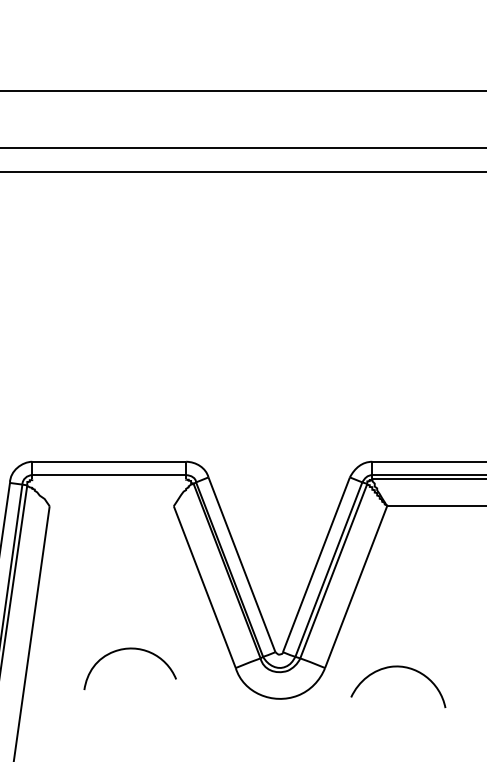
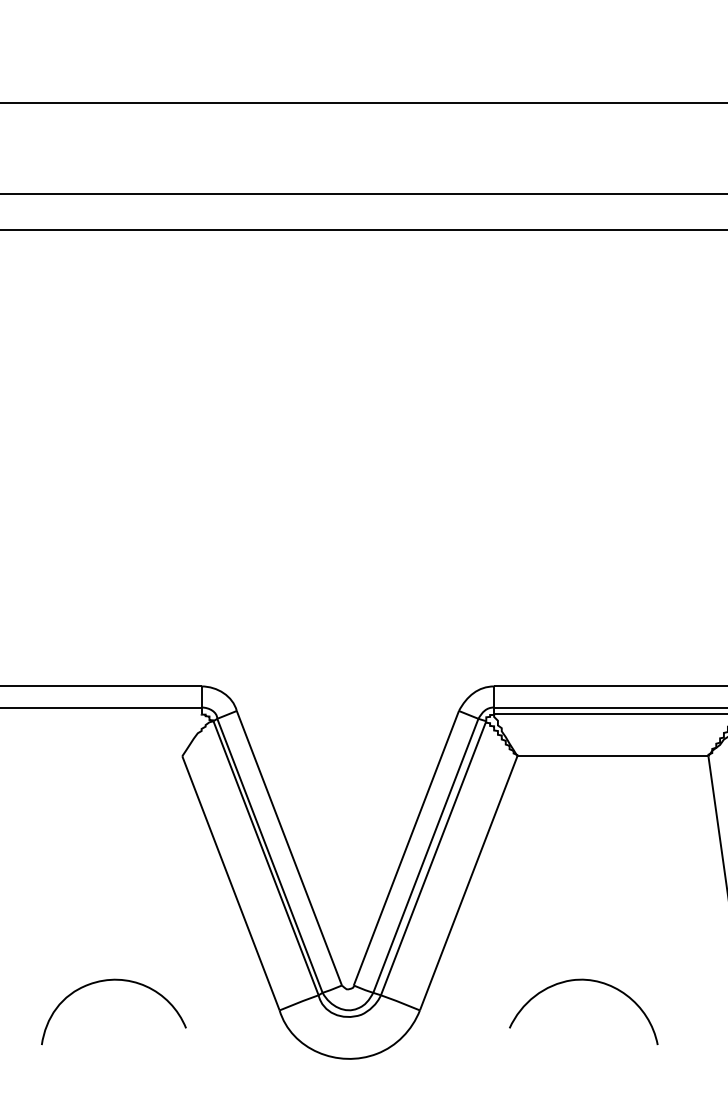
curve: (404, 668) -> (593, 982), moved

